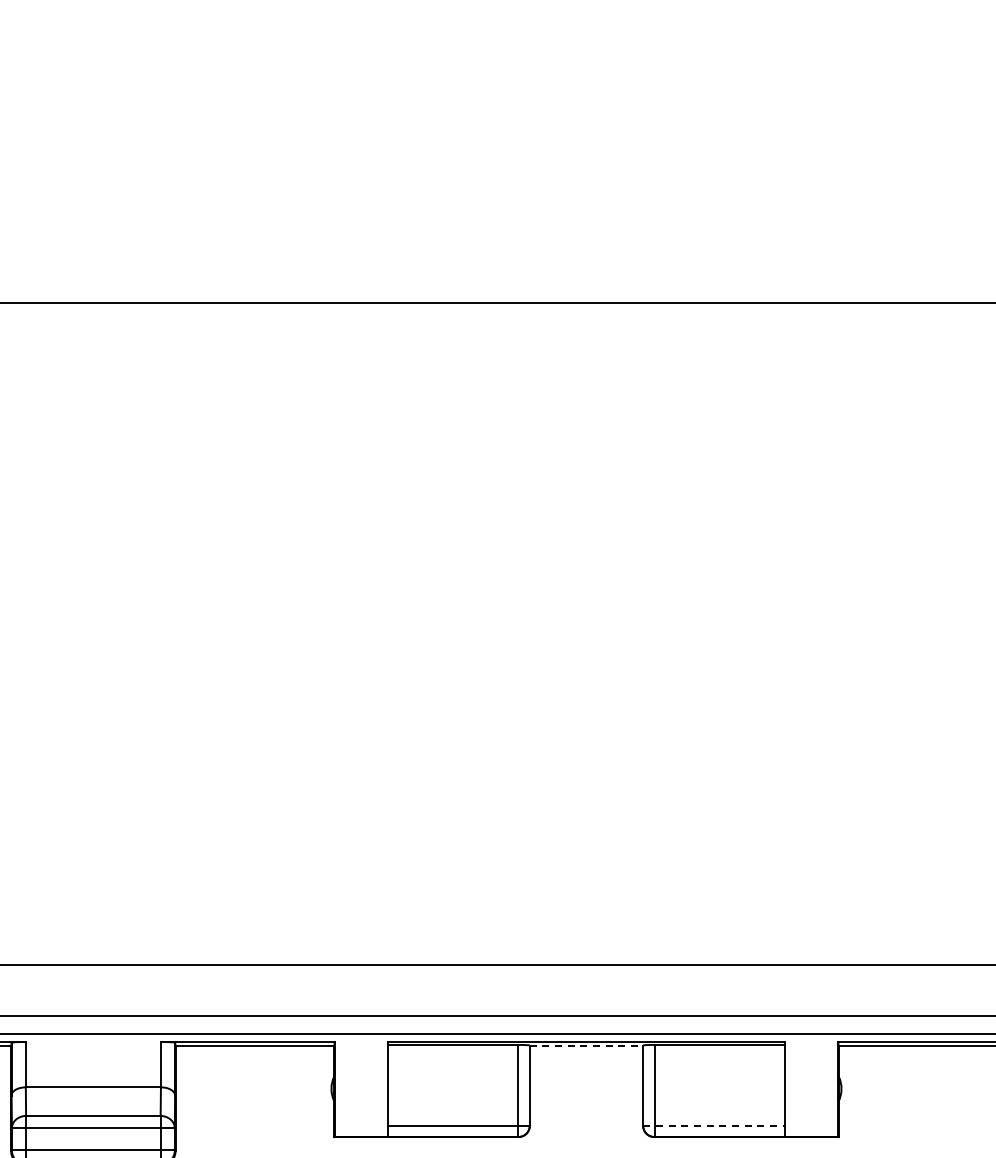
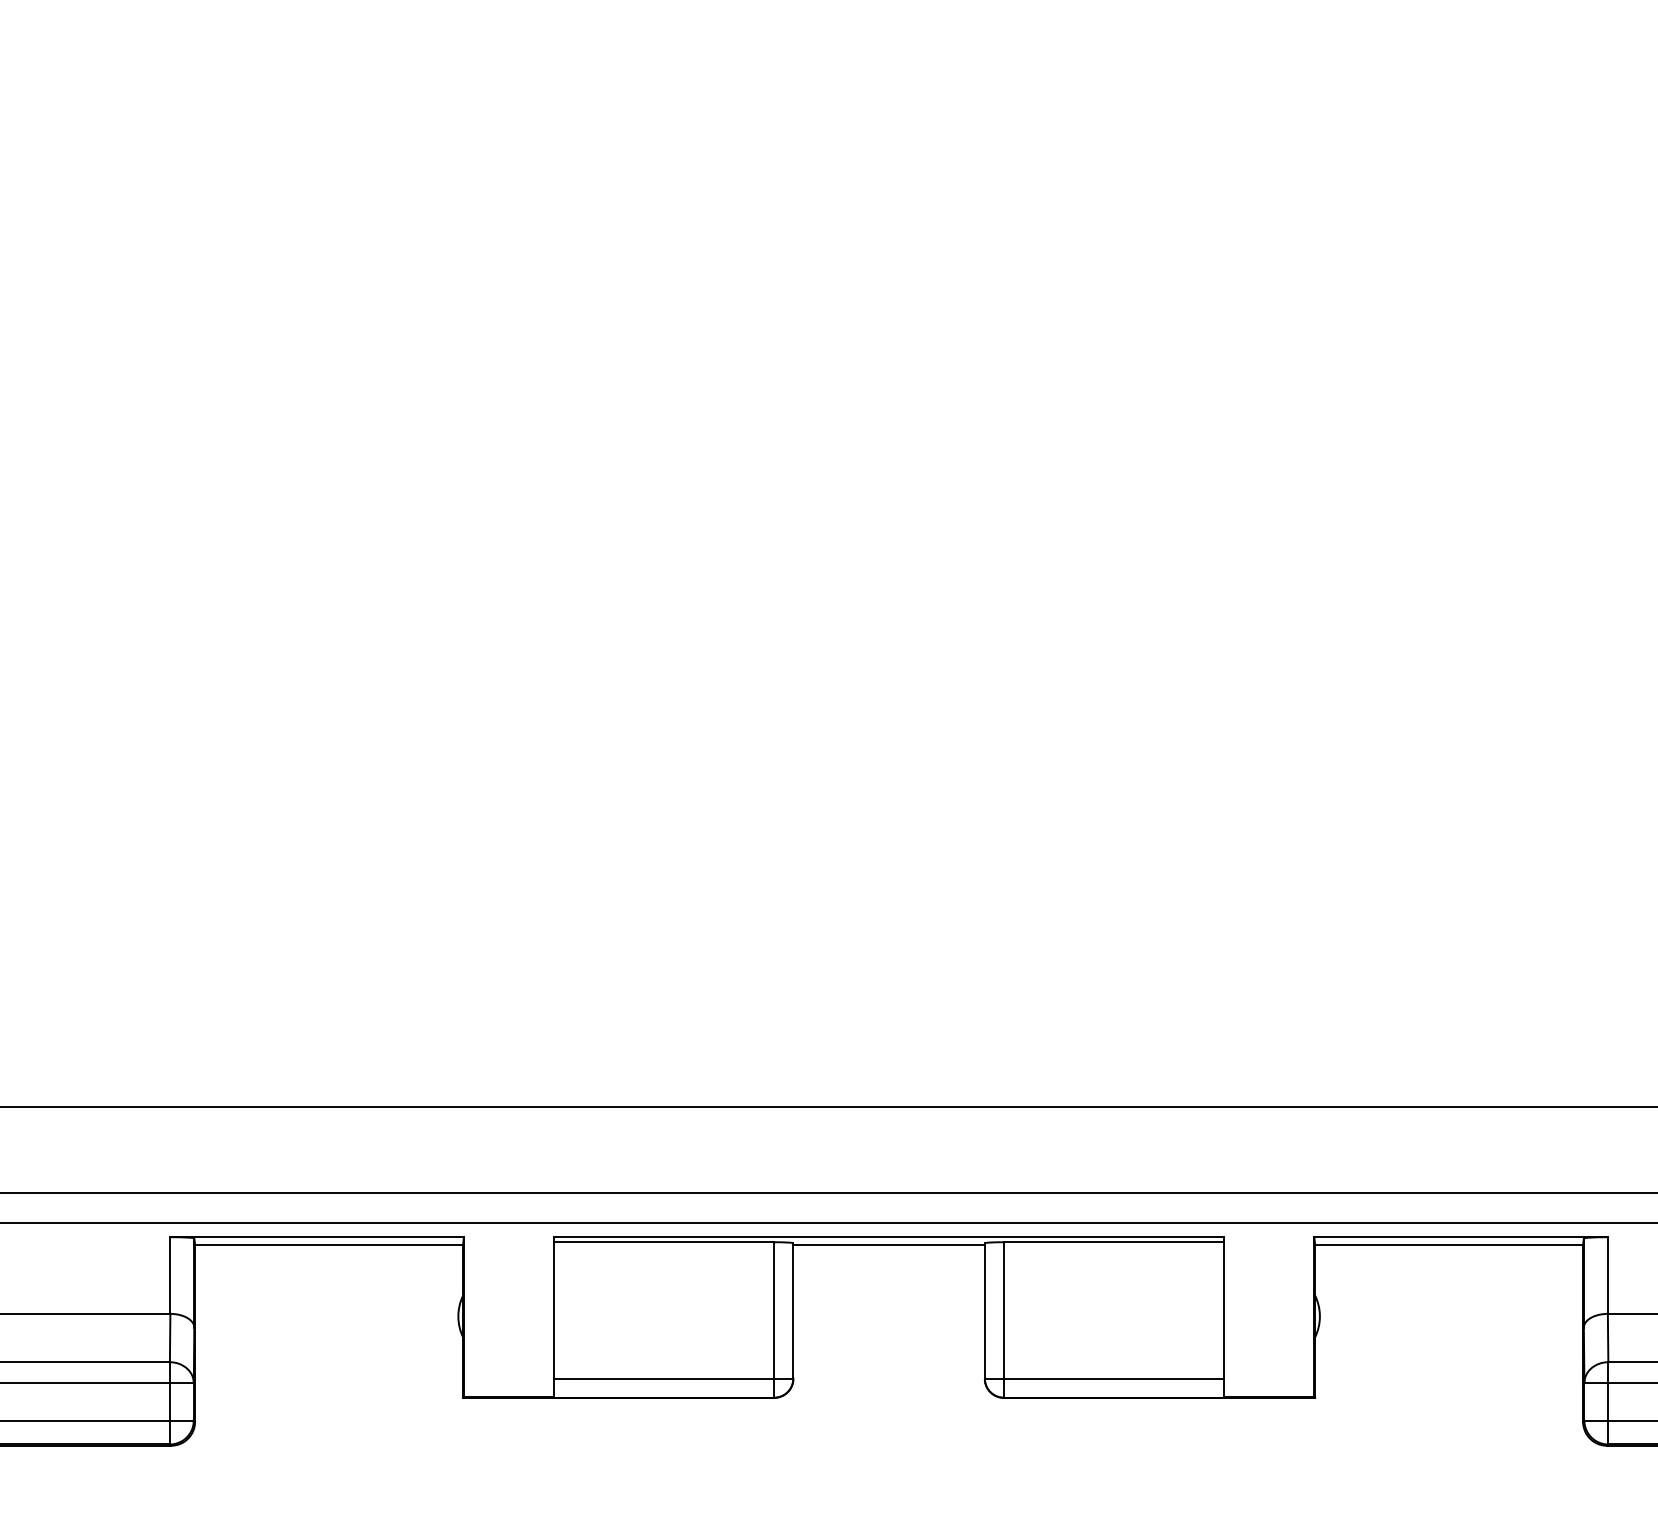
line: (586, 1046) -> (889, 1244), dashed -> solid
line: (714, 1125) -> (1105, 1378), dashed -> solid

